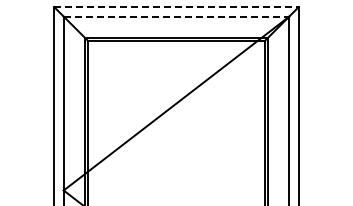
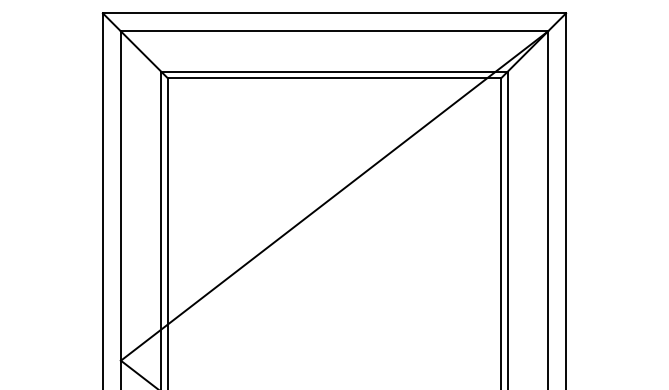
line: (176, 7) -> (334, 14), dashed -> solid
line: (176, 16) -> (334, 31), dashed -> solid

